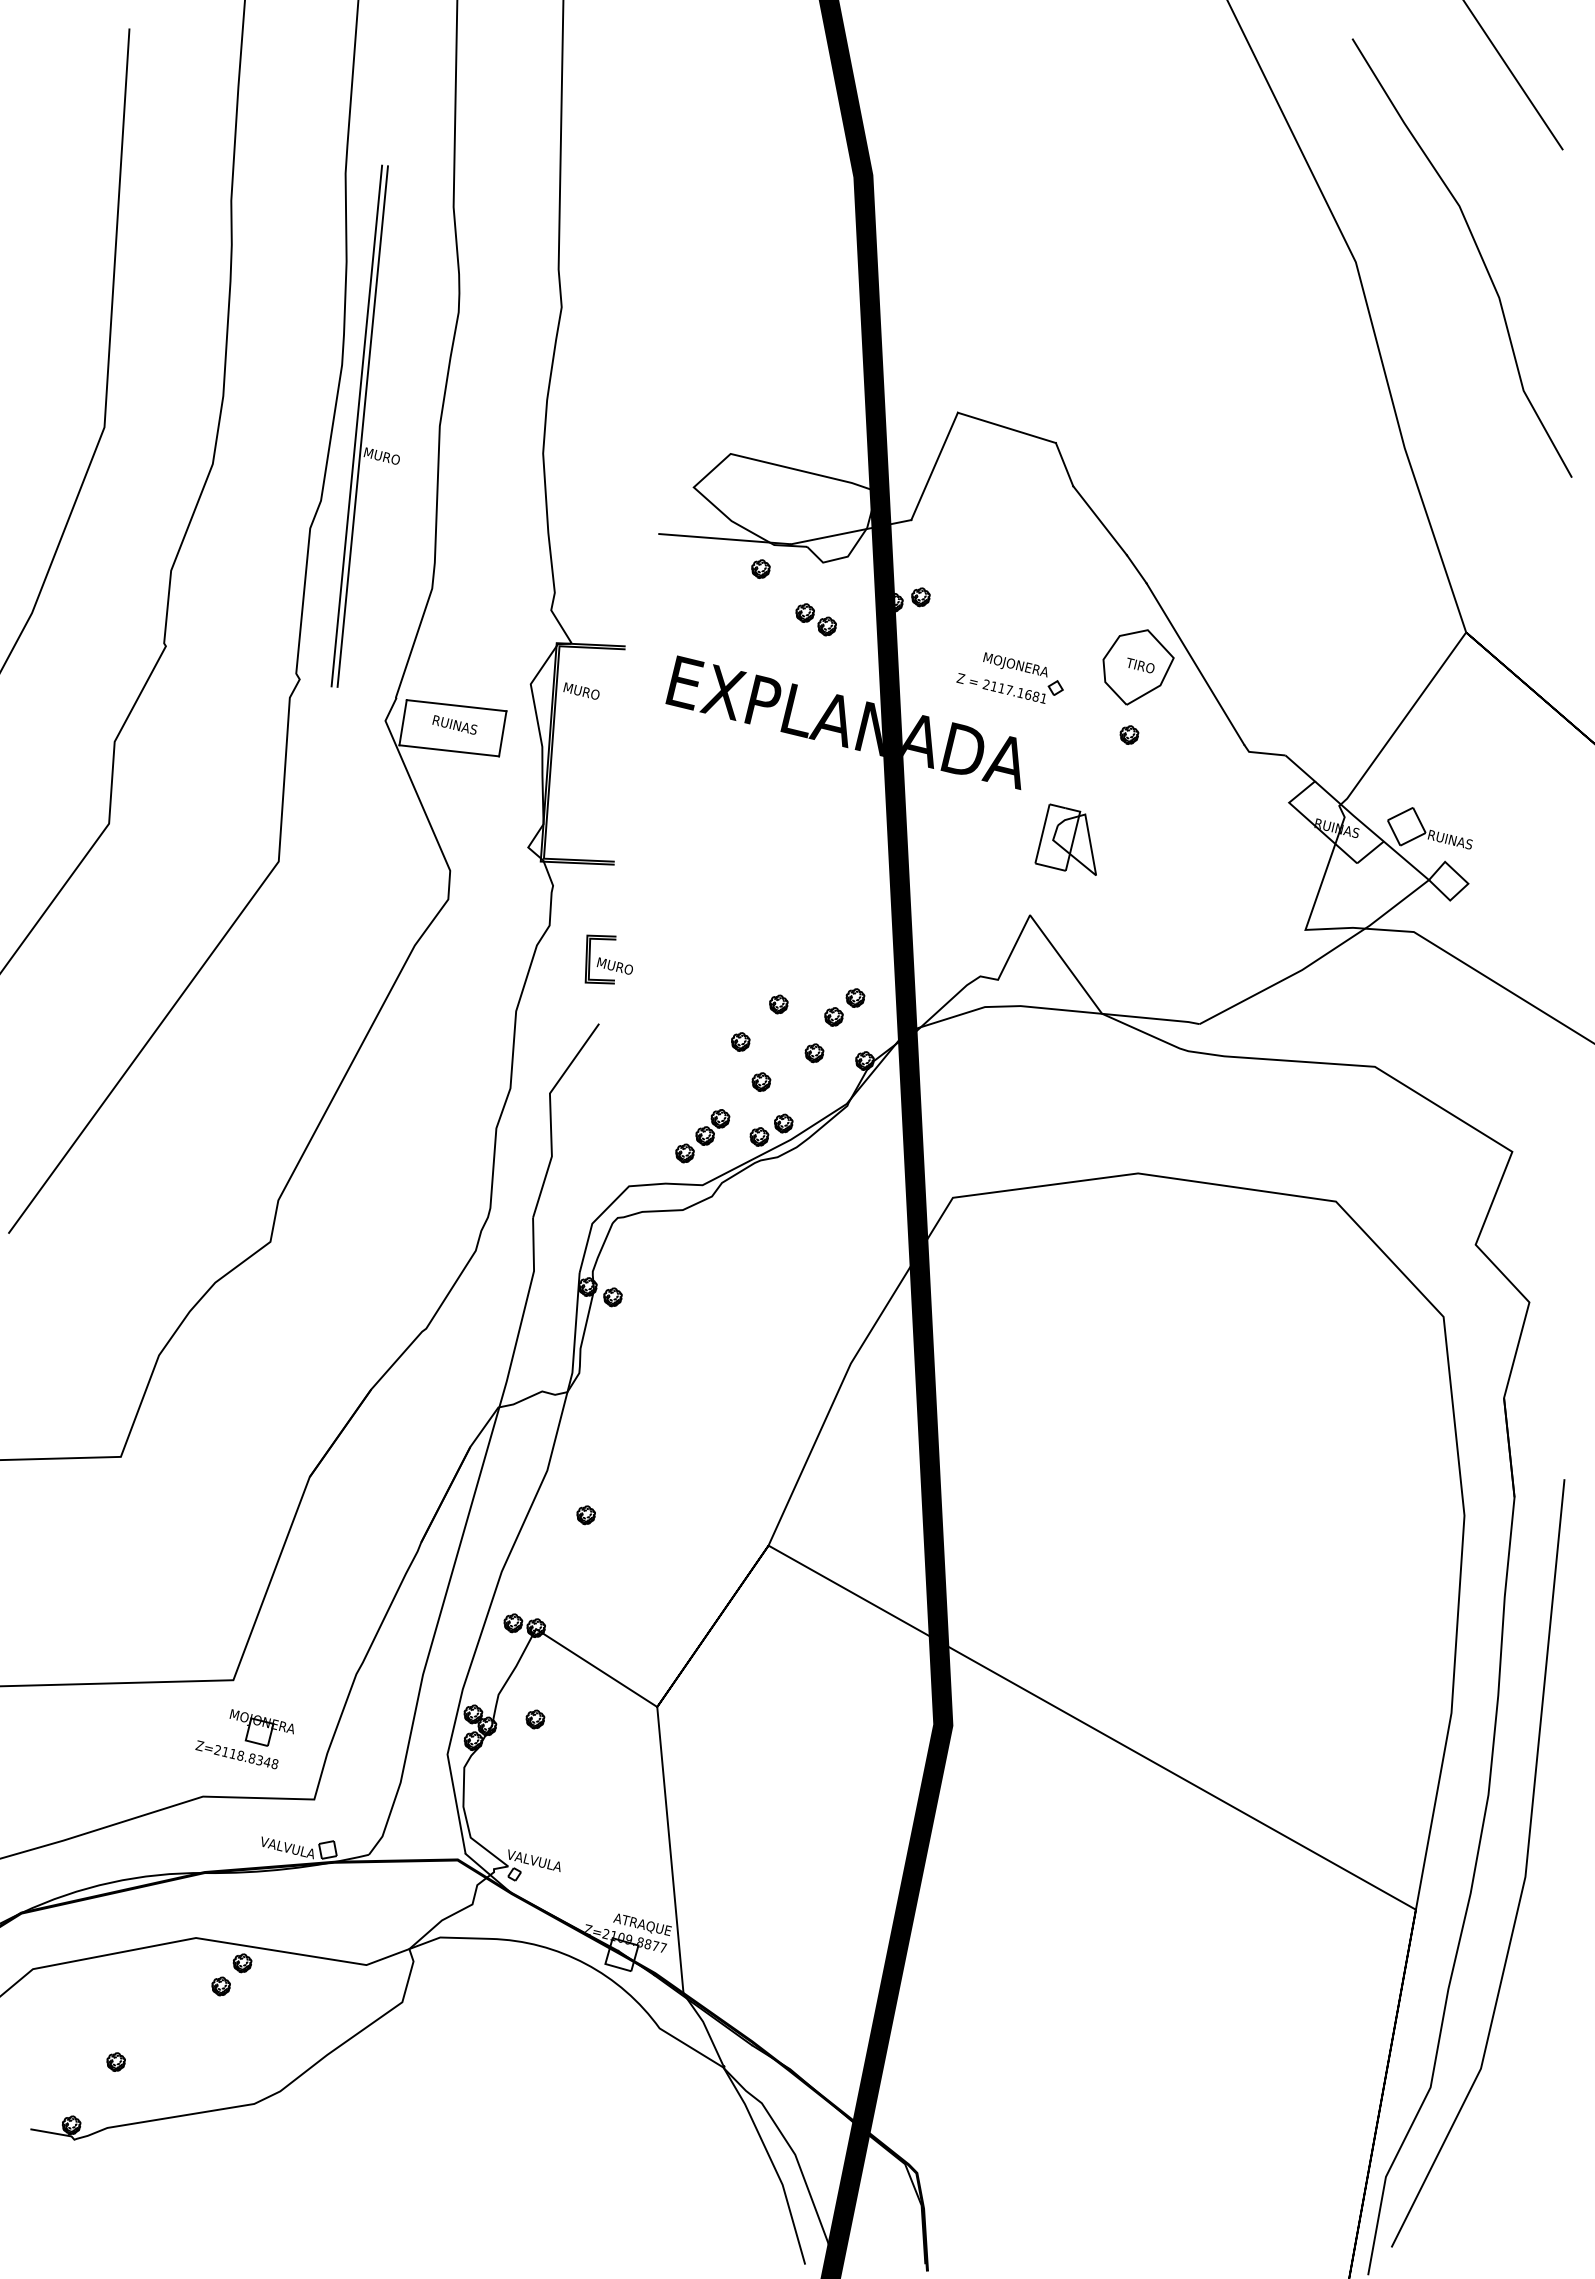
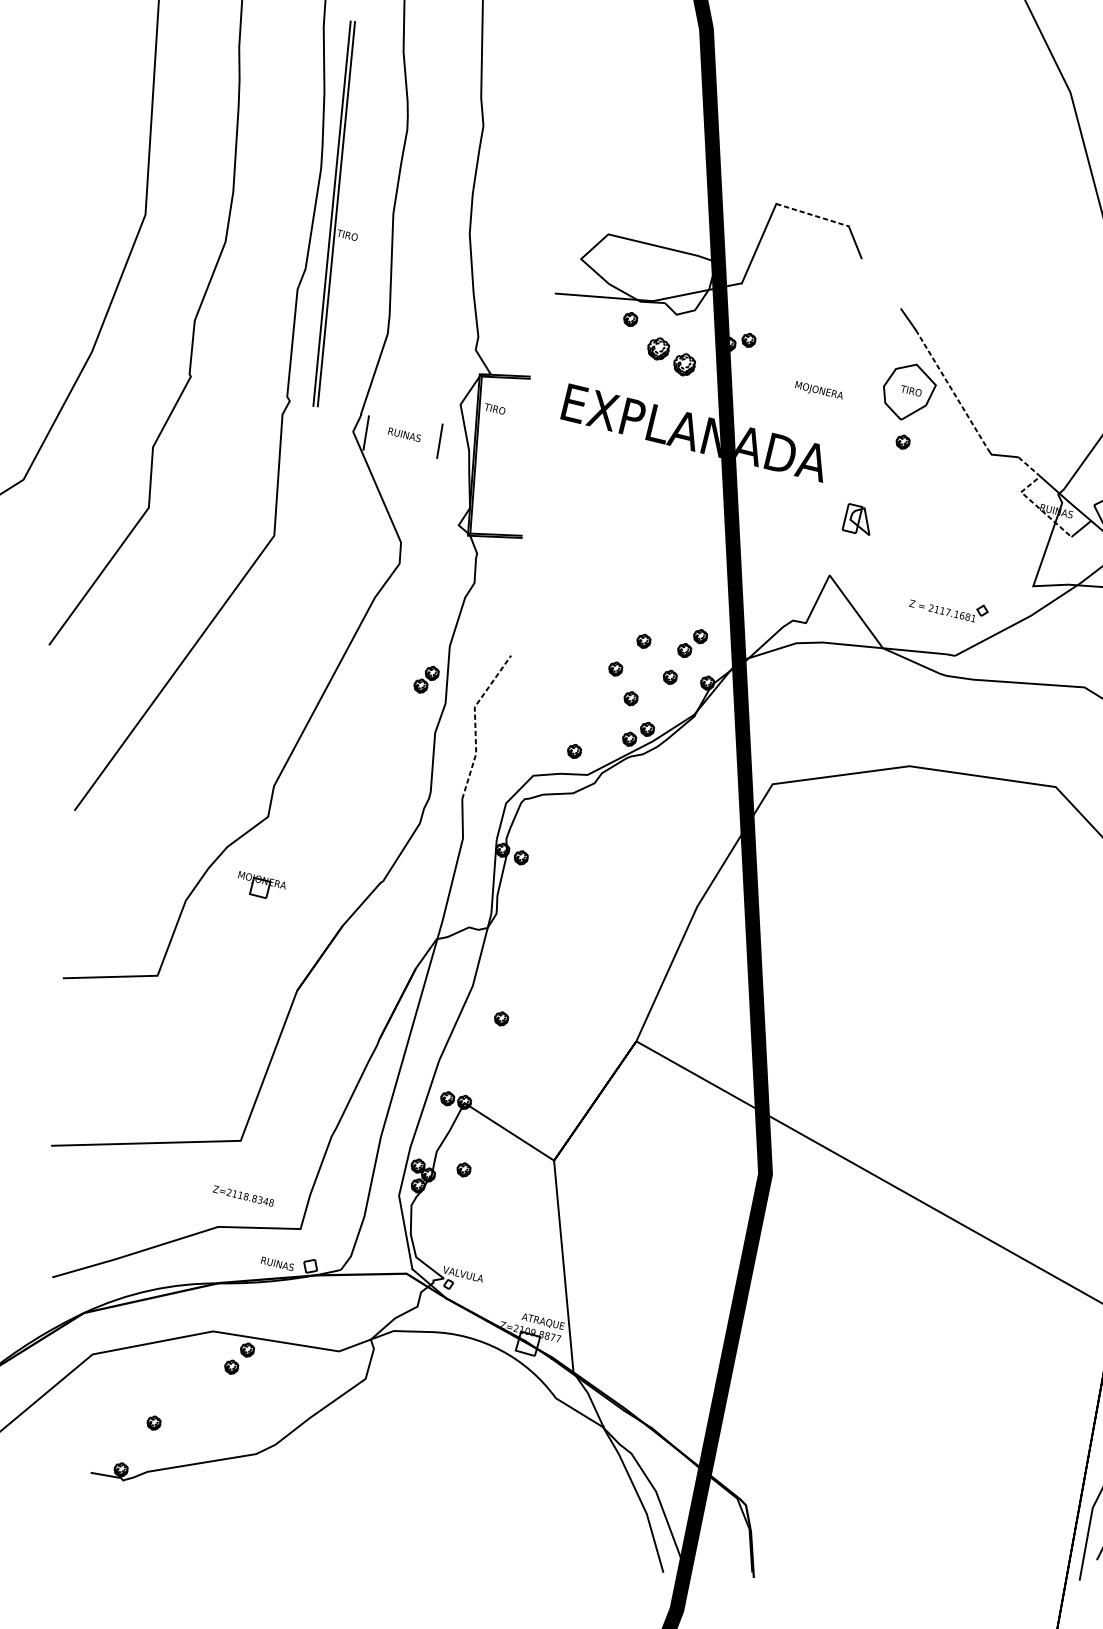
line: (1007, 428) -> (812, 215), solid -> dashed
text: (381, 455) -> (350, 235), MURO -> TIRO
line: (1099, 520) -> (881, 283), removed
part: (815, 619) -> (671, 356), size x1.6
line: (1195, 664) -> (951, 390), solid -> dashed
part: (1009, 688) -> (948, 611), moved
text: (581, 690) -> (498, 409), MURO -> TIRO
line: (456, 705) -> (405, 420), removed
line: (449, 750) -> (400, 453), removed
line: (1295, 808) -> (1025, 496), solid -> dashed
part: (1065, 839) -> (855, 519), size x0.6
part: (608, 959) -> (518, 608), removed
line: (550, 1114) -> (475, 722), solid -> dashed
part: (712, 1127) -> (426, 679), moved
part: (261, 1727) -> (261, 884), moved
text: (286, 1847) -> (280, 1264), VALVULA -> RUINAS

